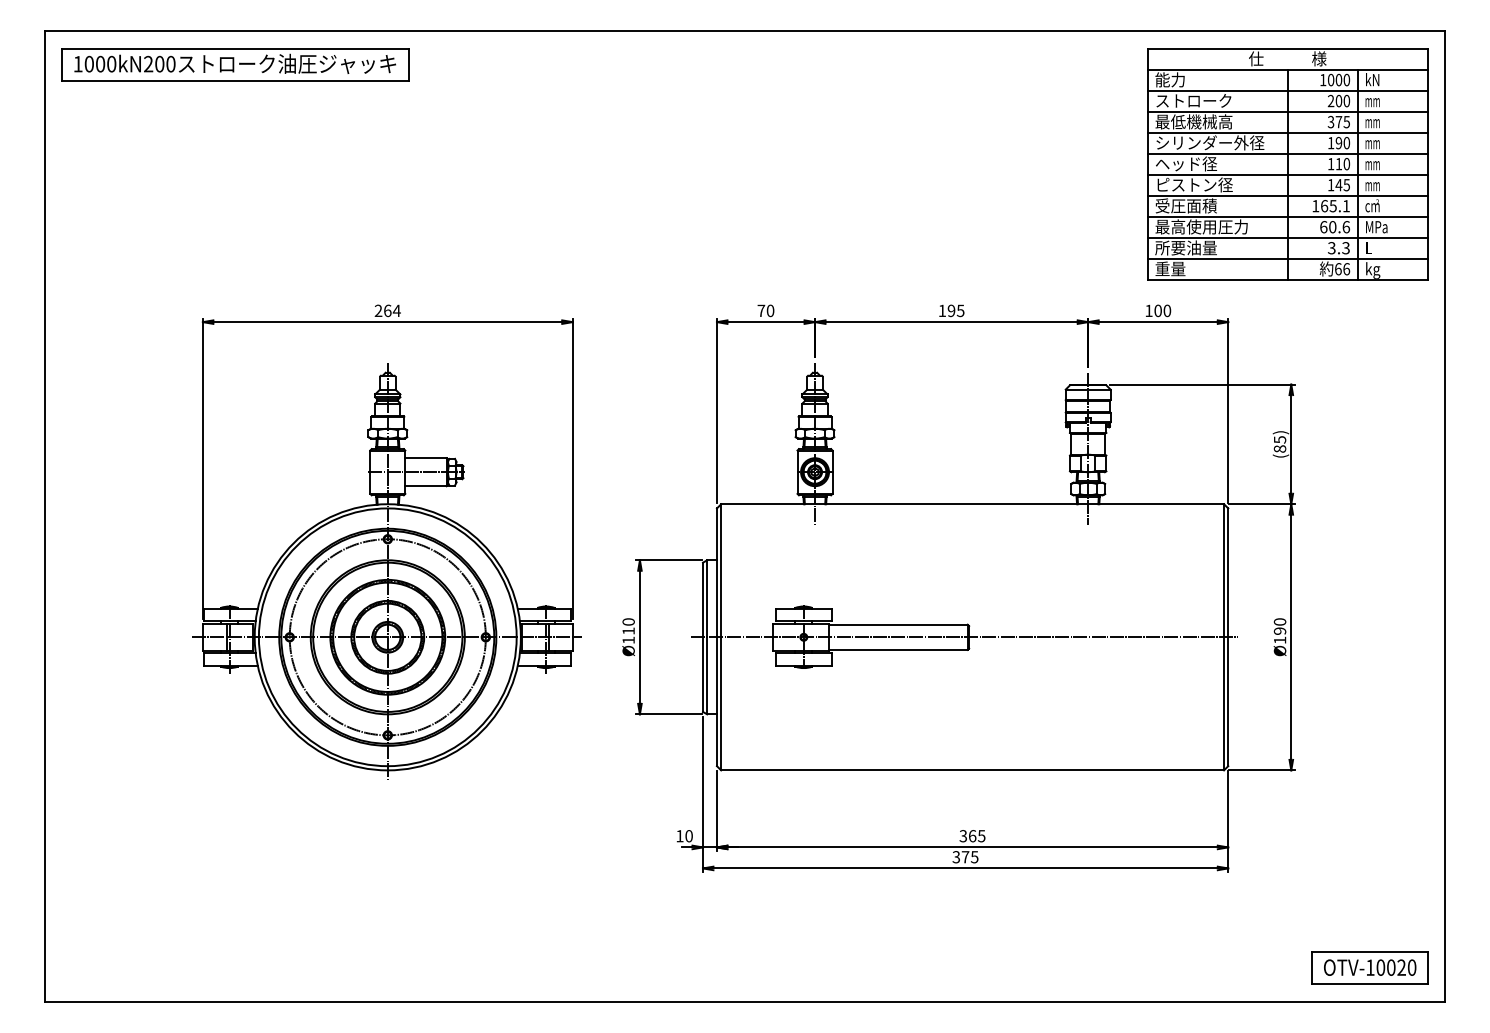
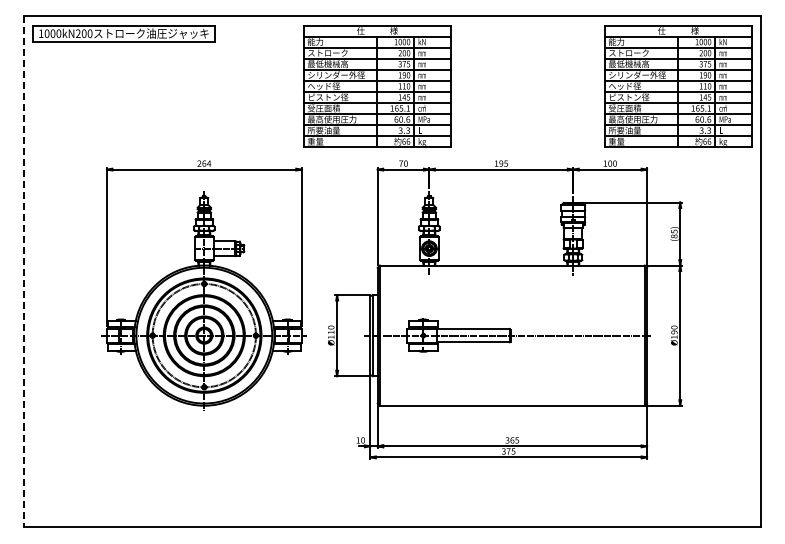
part: (716, 164) -> (377, 86), added
line: (44, 517) -> (23, 272), solid -> dashed
part: (1369, 967) -> (721, 509), removed

